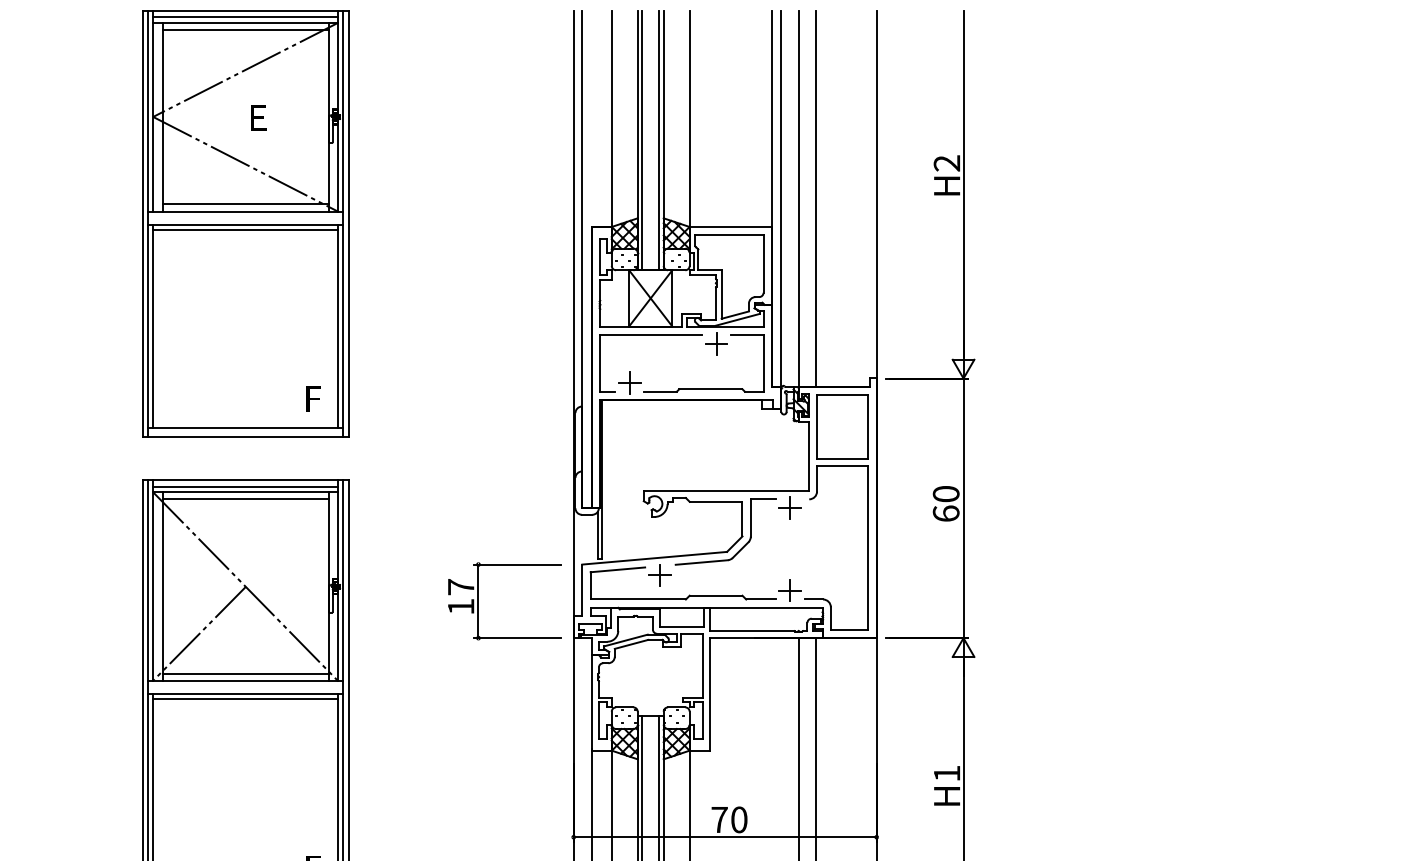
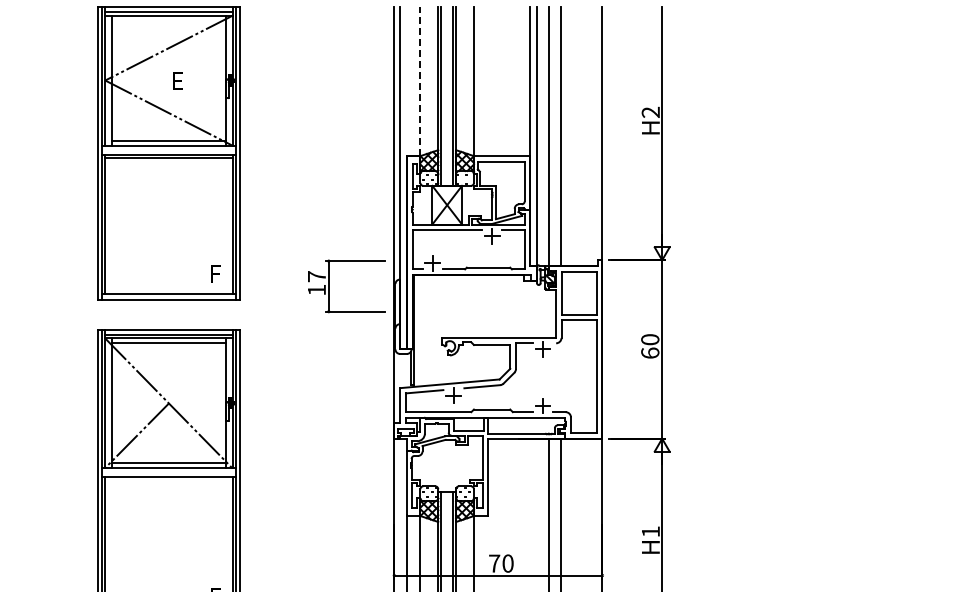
line: (245, 29) -> (168, 20), removed
line: (611, 118) -> (420, 81), solid -> dashed
part: (479, 601) -> (329, 286), moved
line: (245, 698) -> (168, 480), removed

